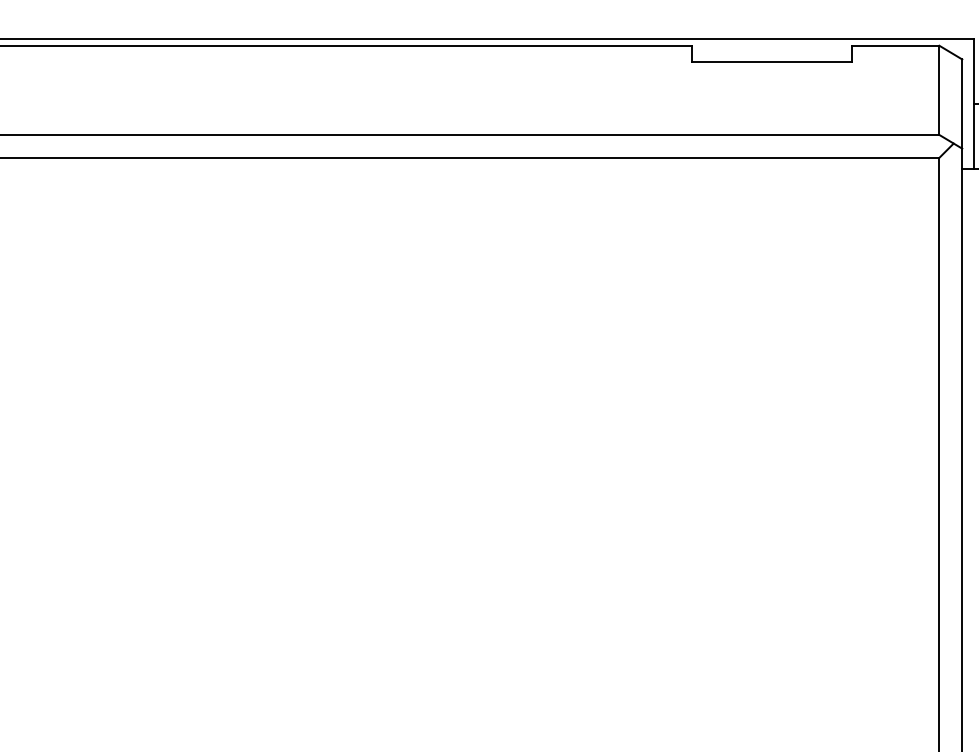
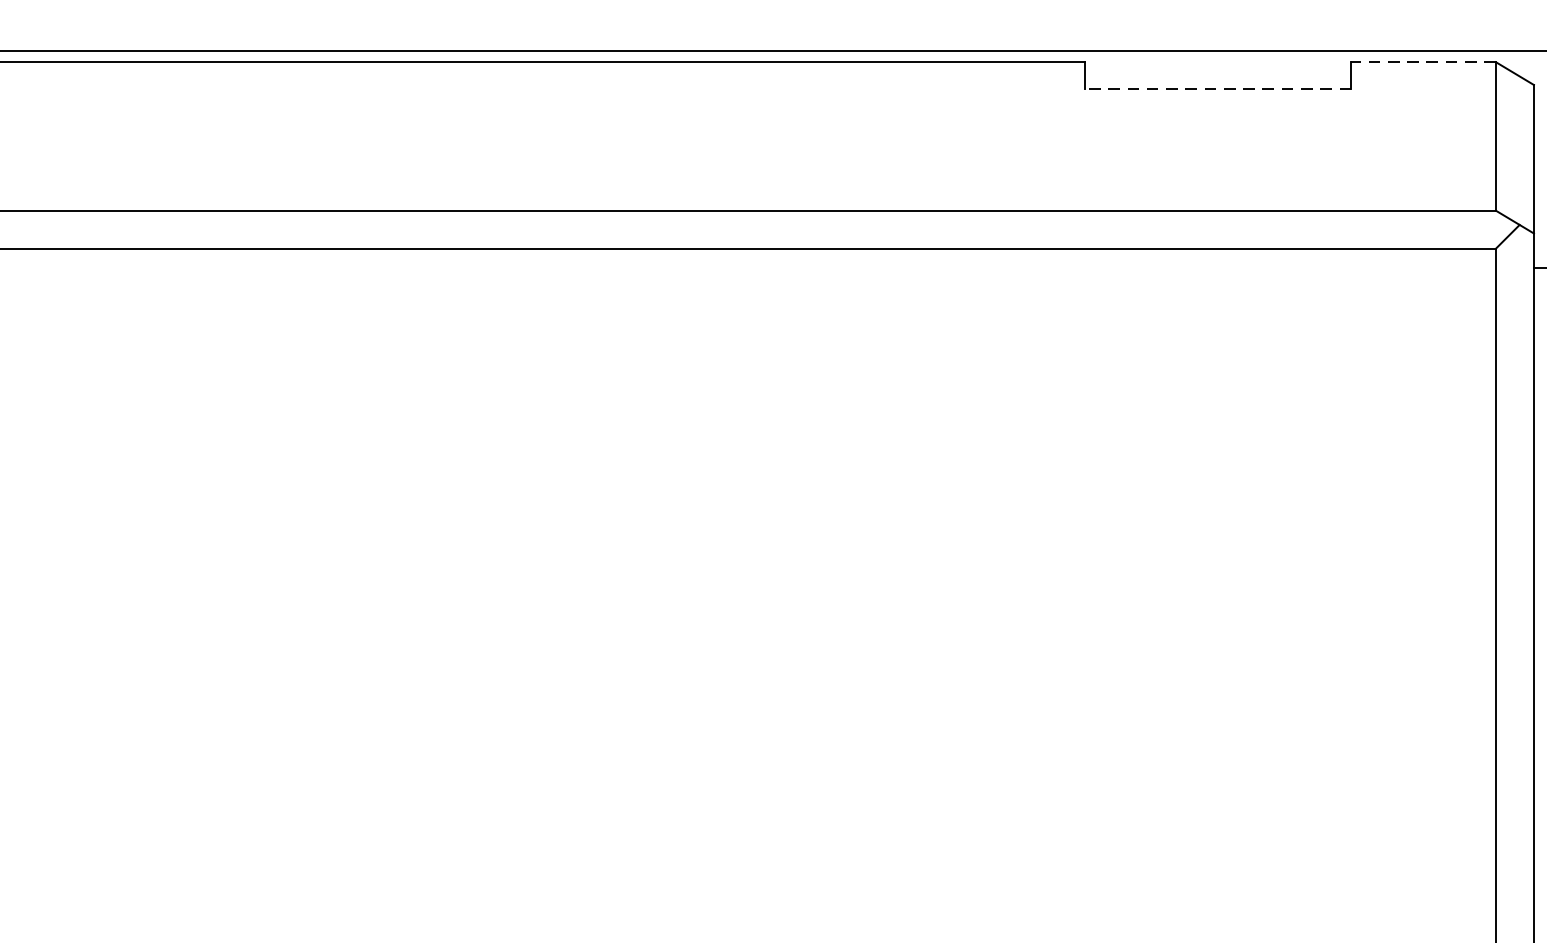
line: (895, 45) -> (1422, 61), solid -> dashed
line: (771, 61) -> (1216, 88), solid -> dashed

